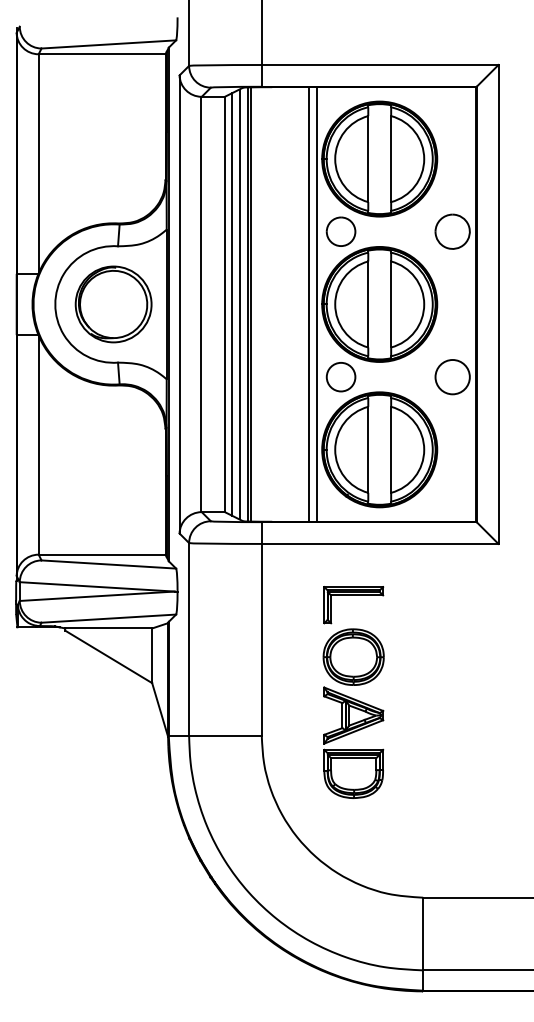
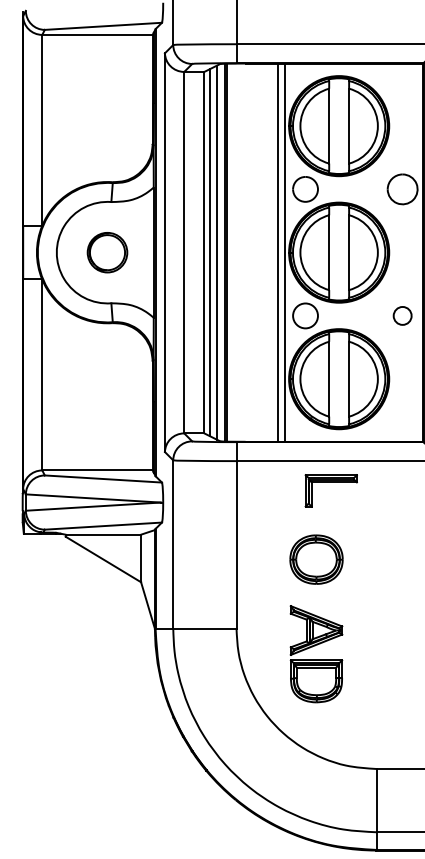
part: (113, 304) -> (107, 252), size x0.6
circle: (452, 377) -> (402, 316), size x0.6
part: (353, 595) -> (331, 482), moved
part: (353, 749) -> (316, 660), moved

